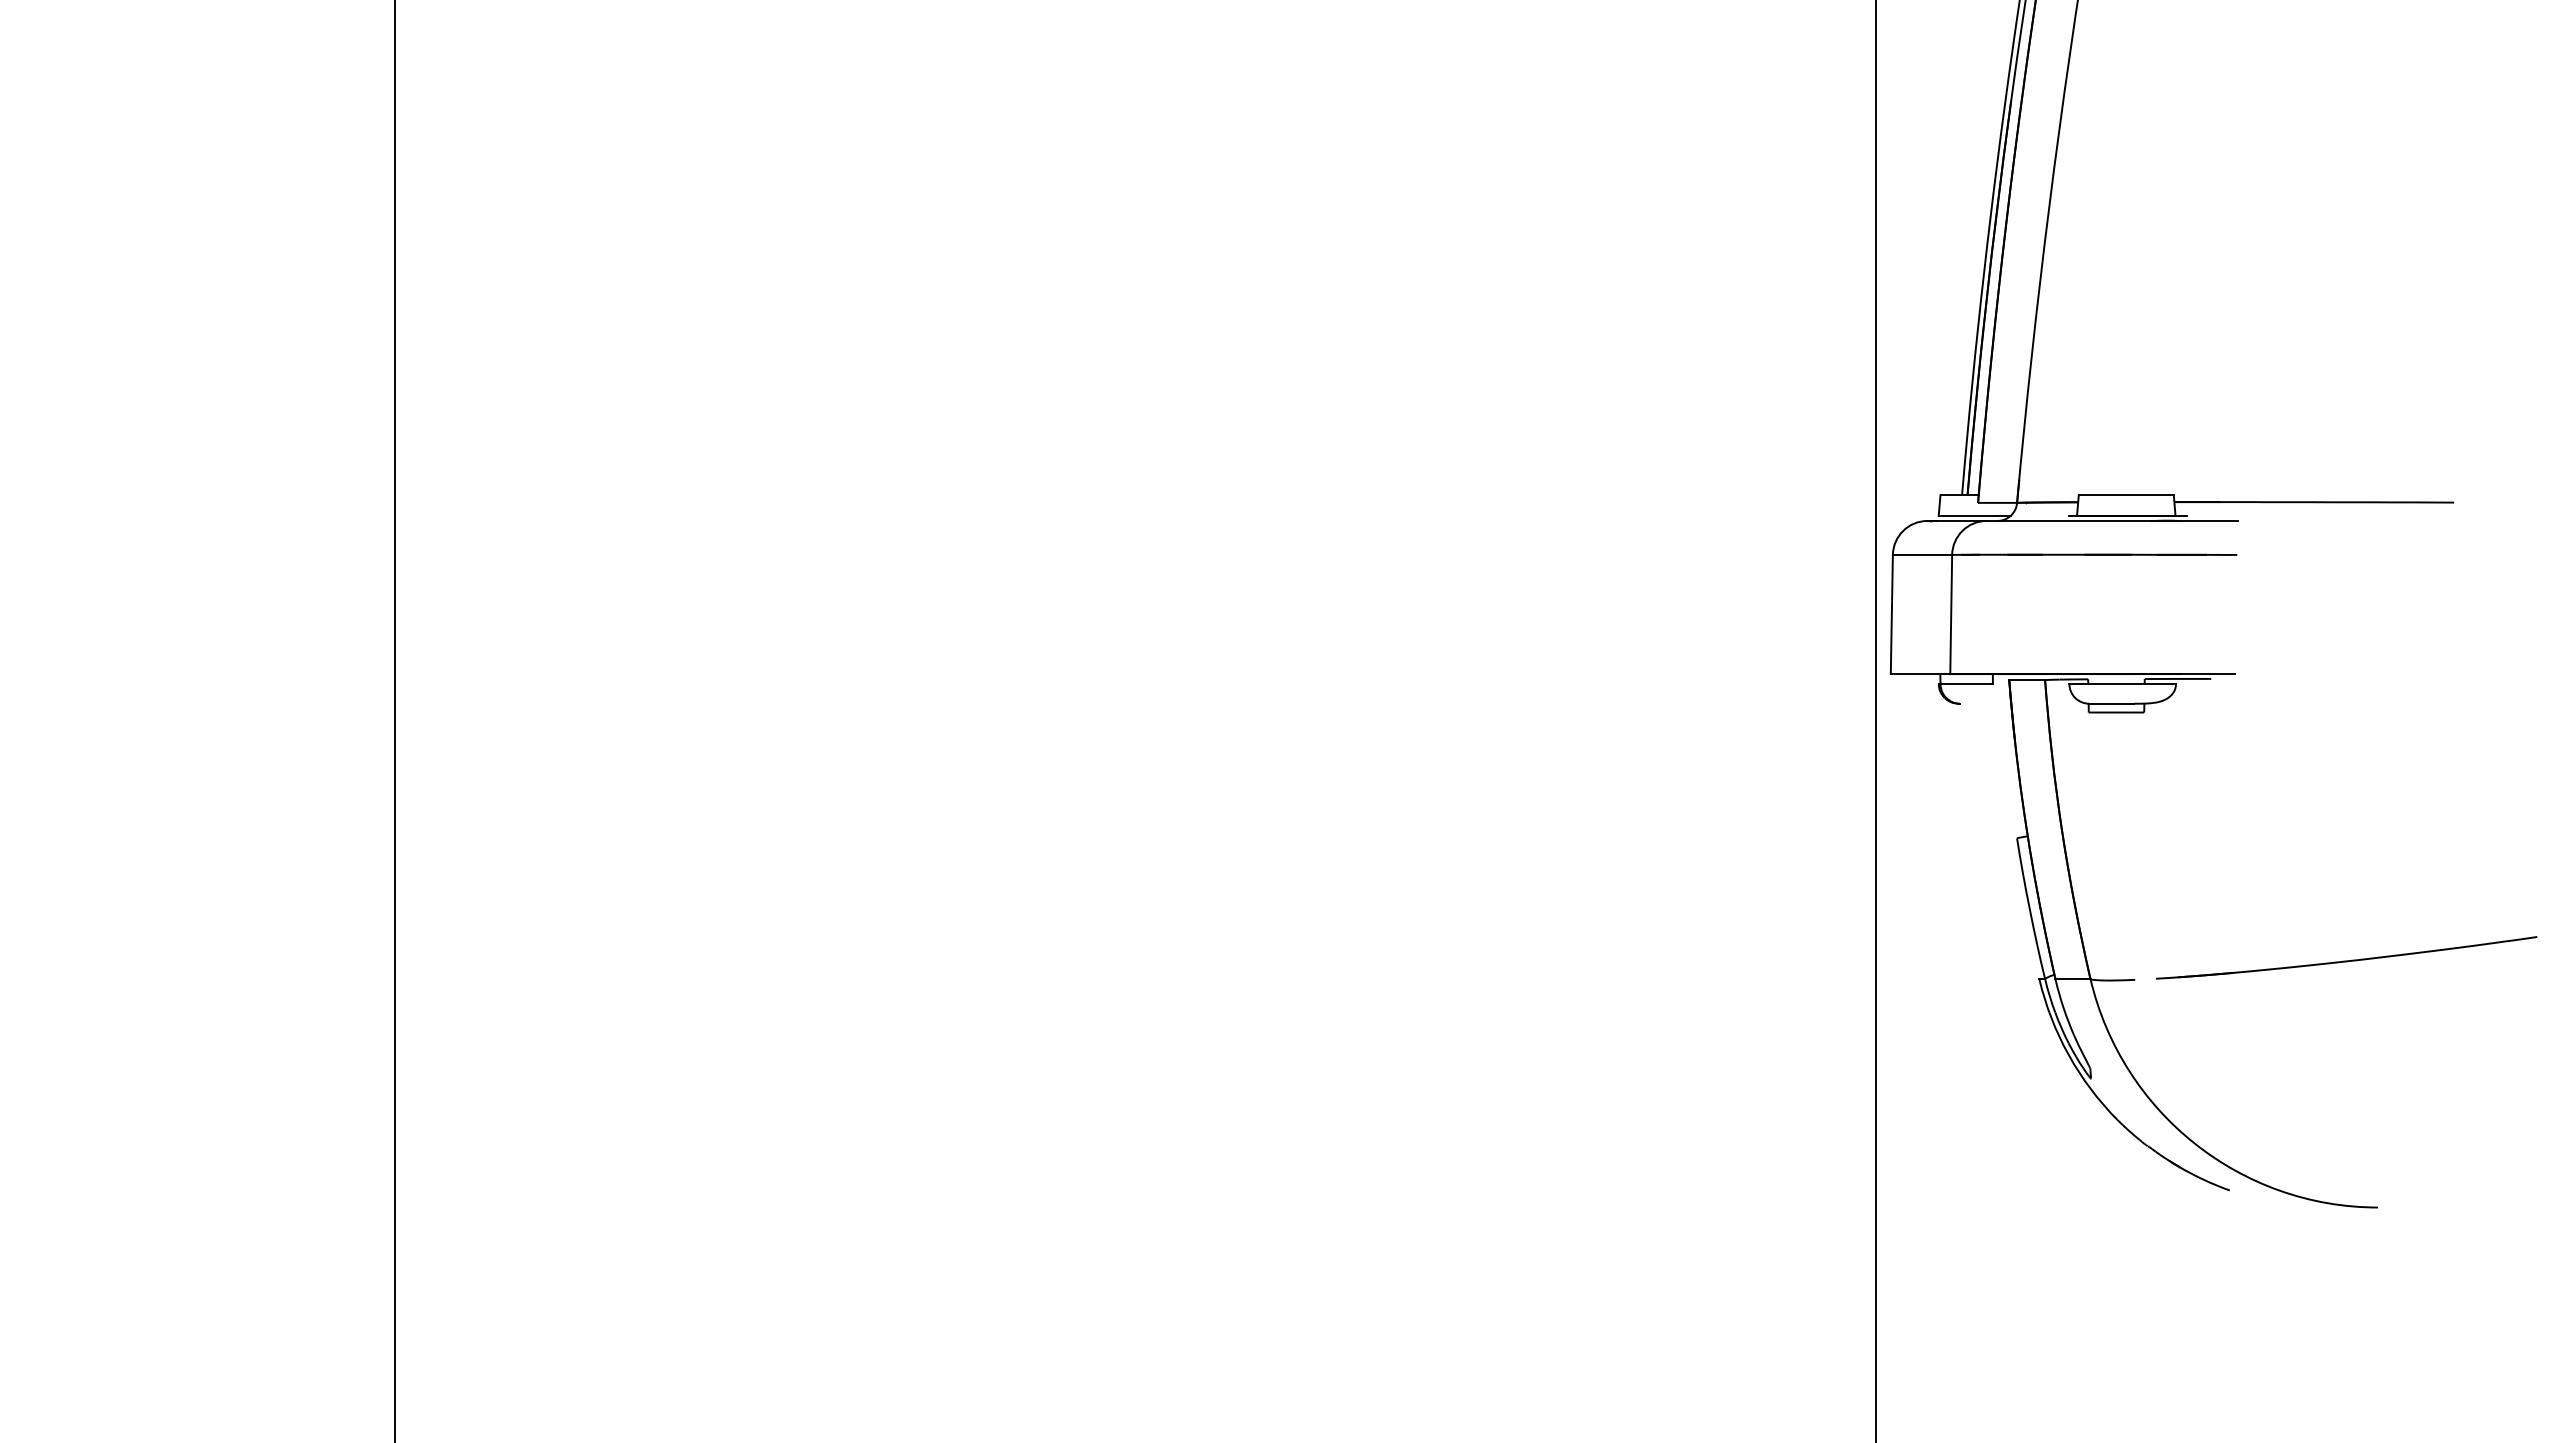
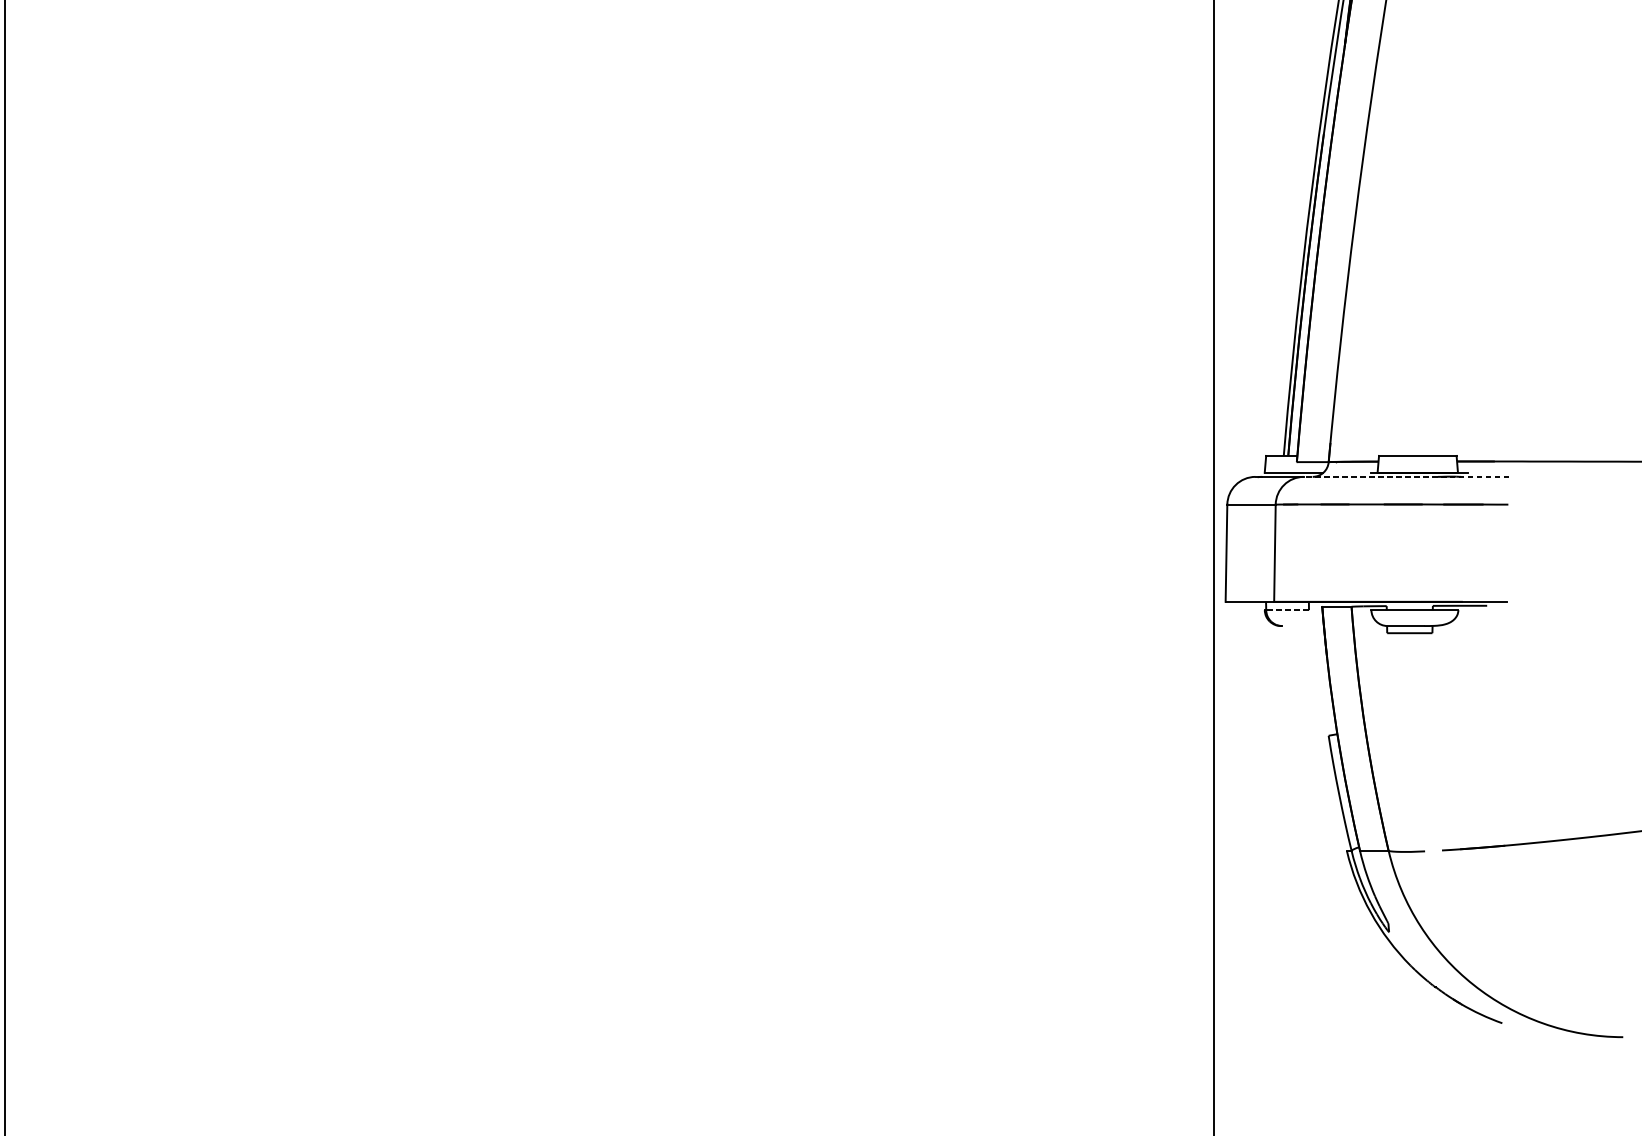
line: (2112, 520) -> (1406, 476), solid -> dashed
line: (1966, 684) -> (1287, 610), solid -> dashed

